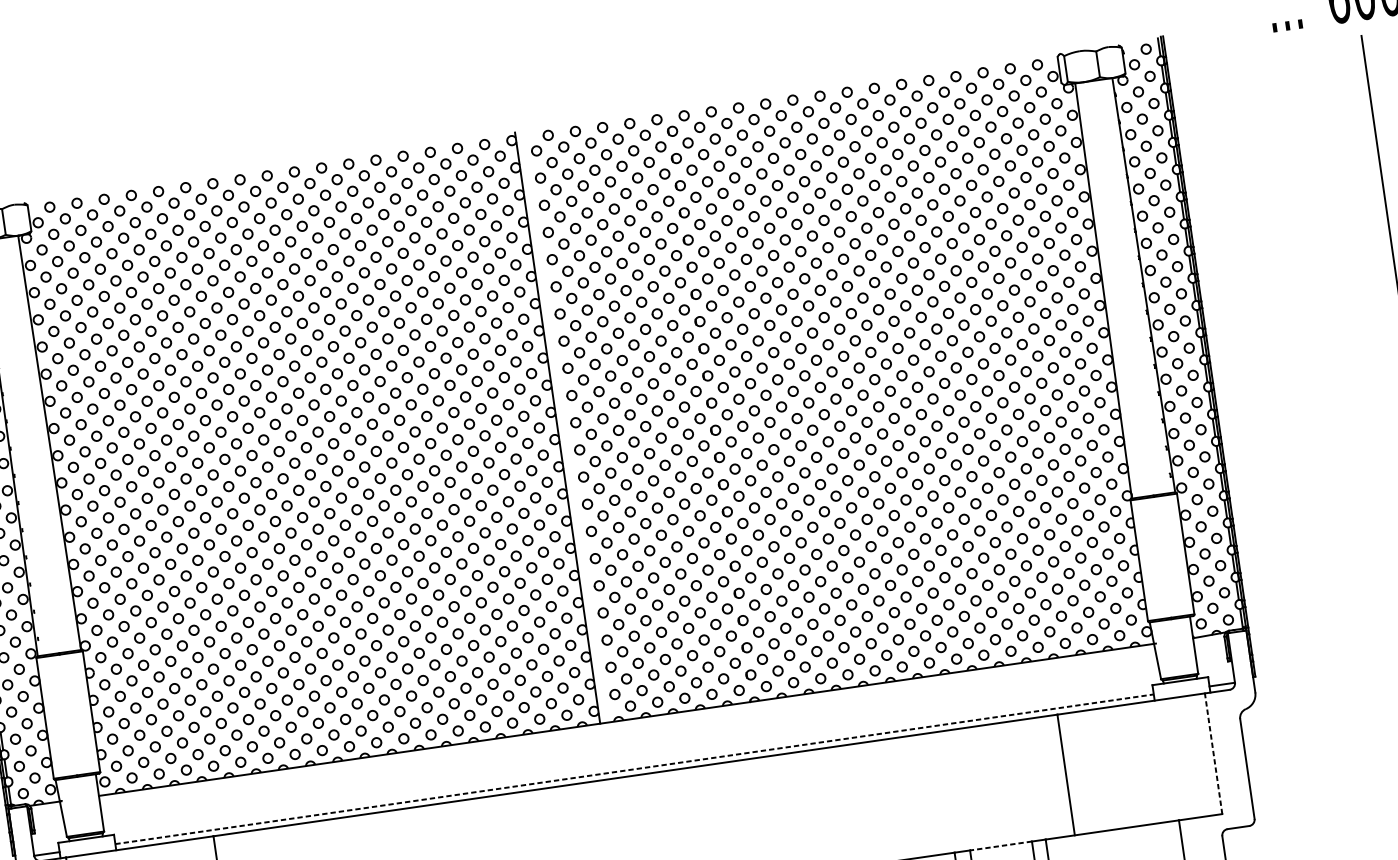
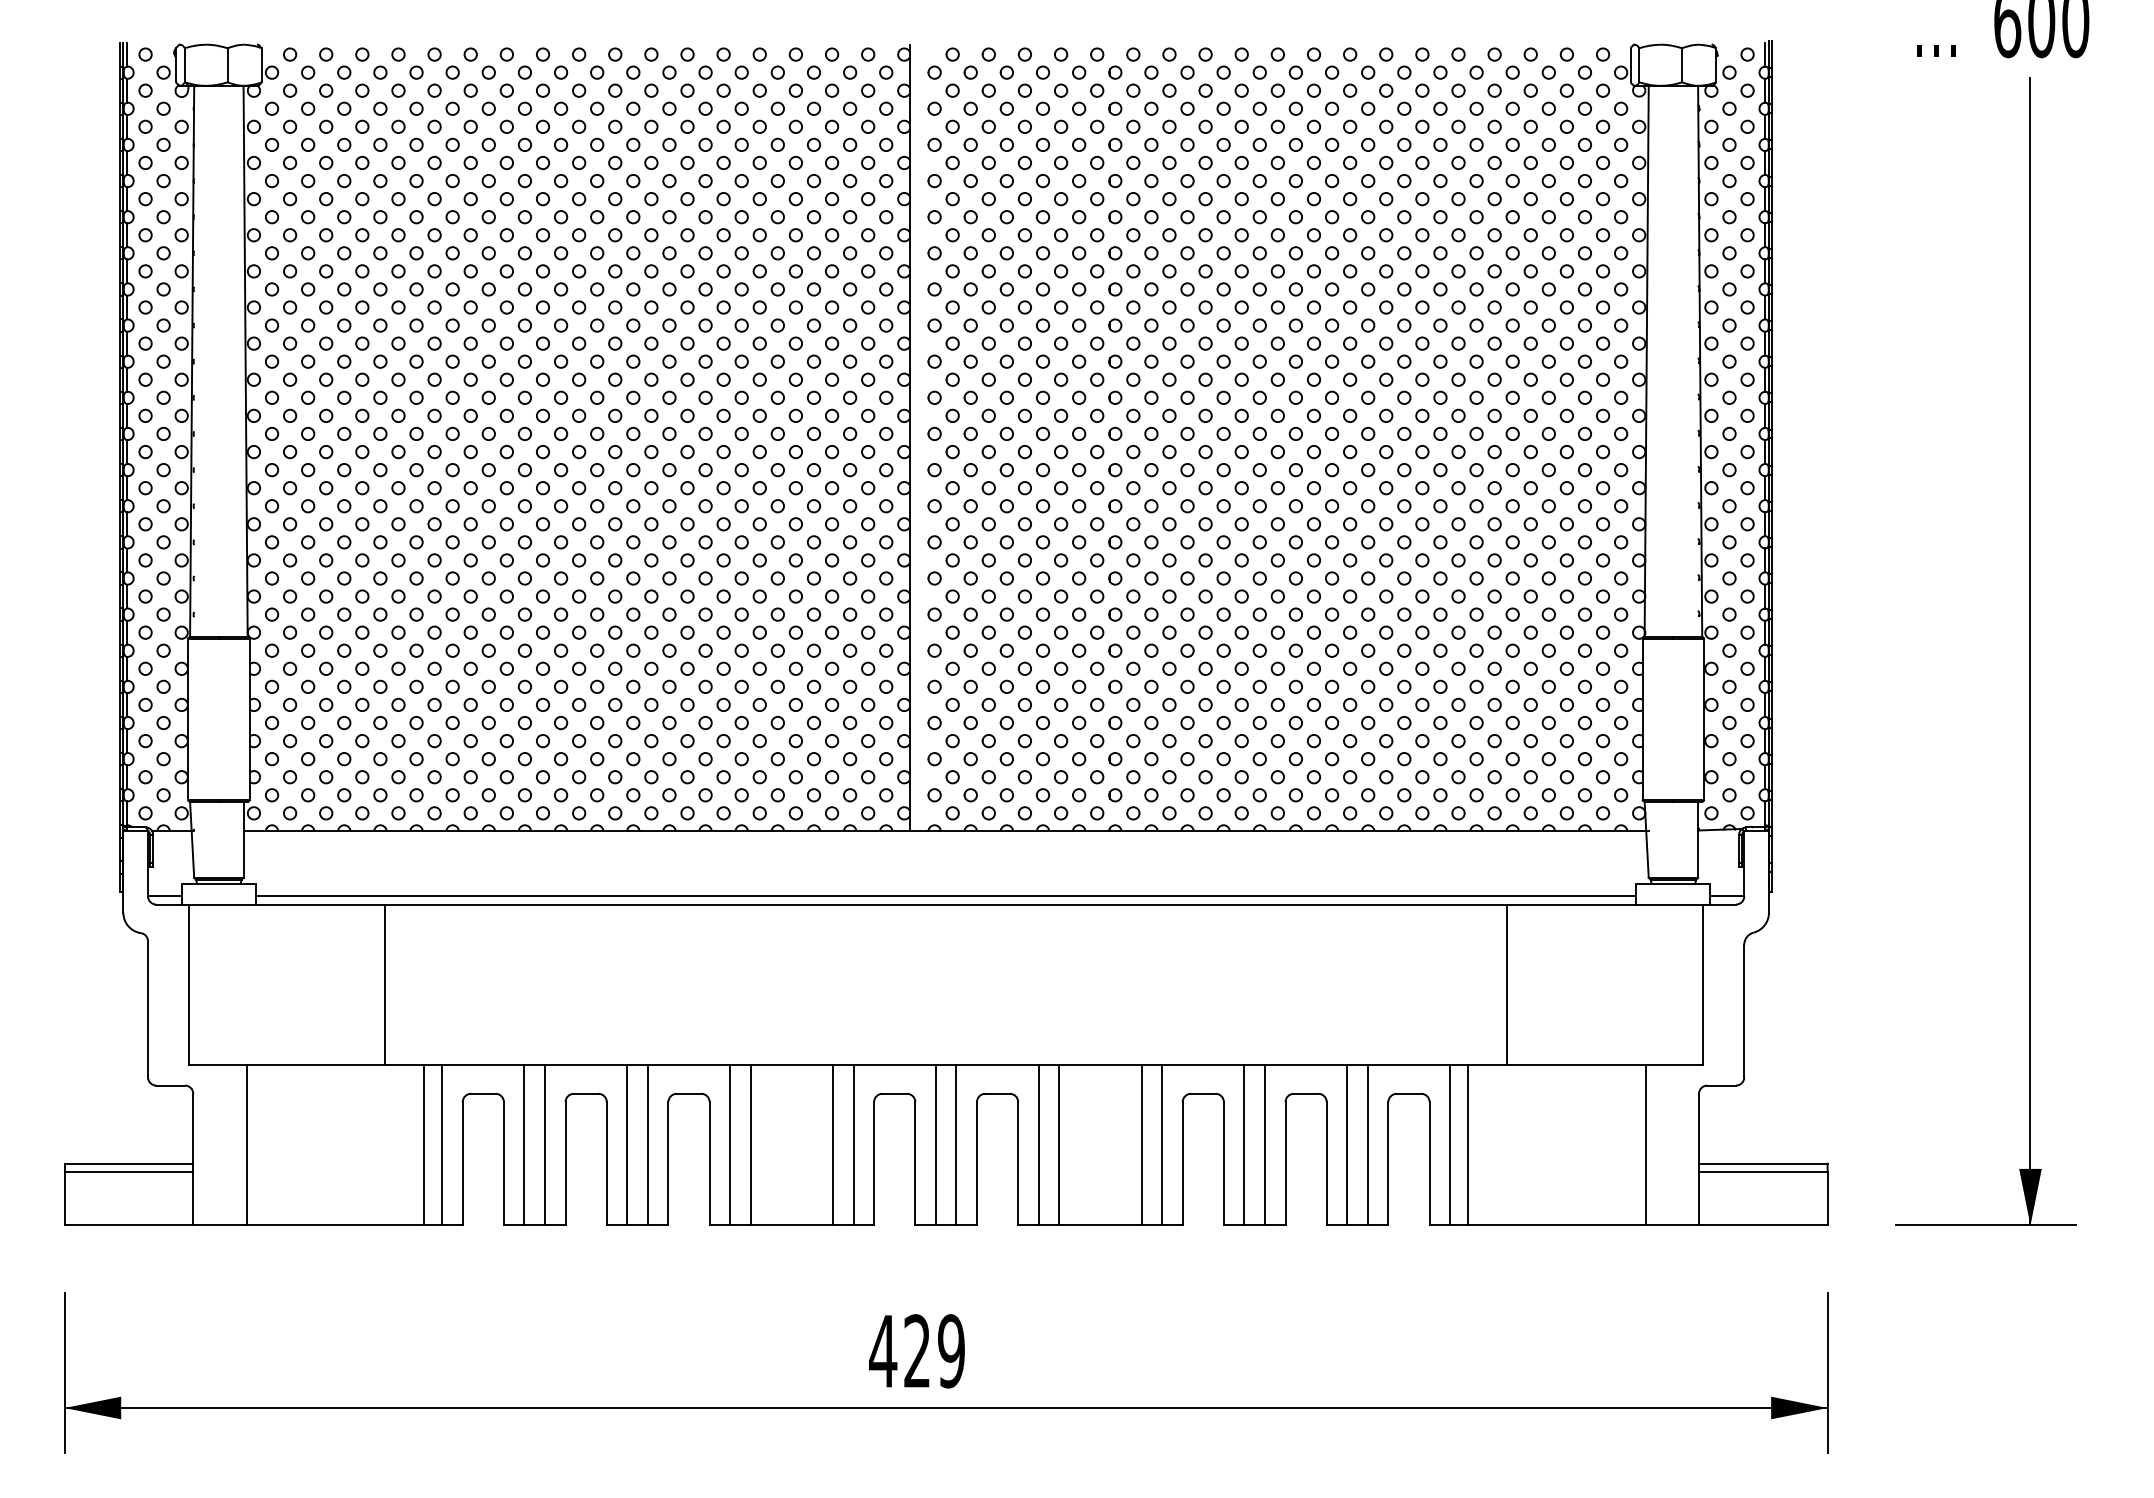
line: (1213, 753) -> (1703, 984), dashed -> solid
line: (634, 769) -> (946, 896), dashed -> solid
line: (1000, 846) -> (1408, 1065), dashed -> solid

